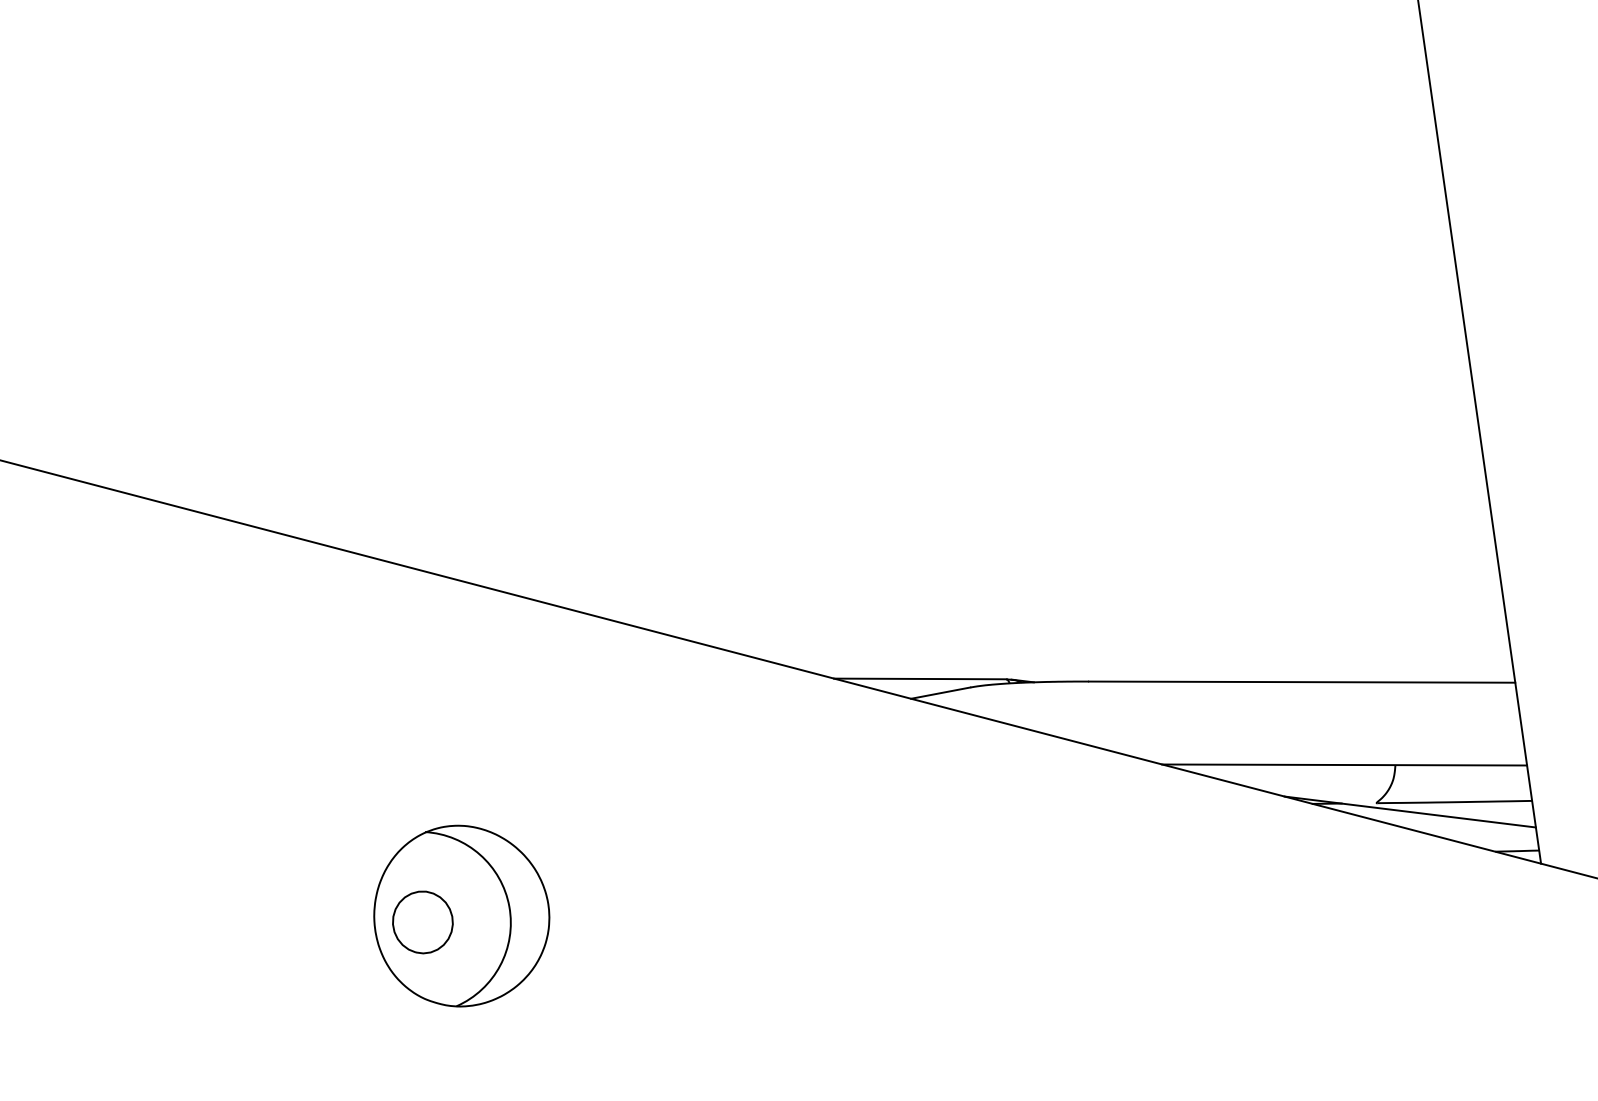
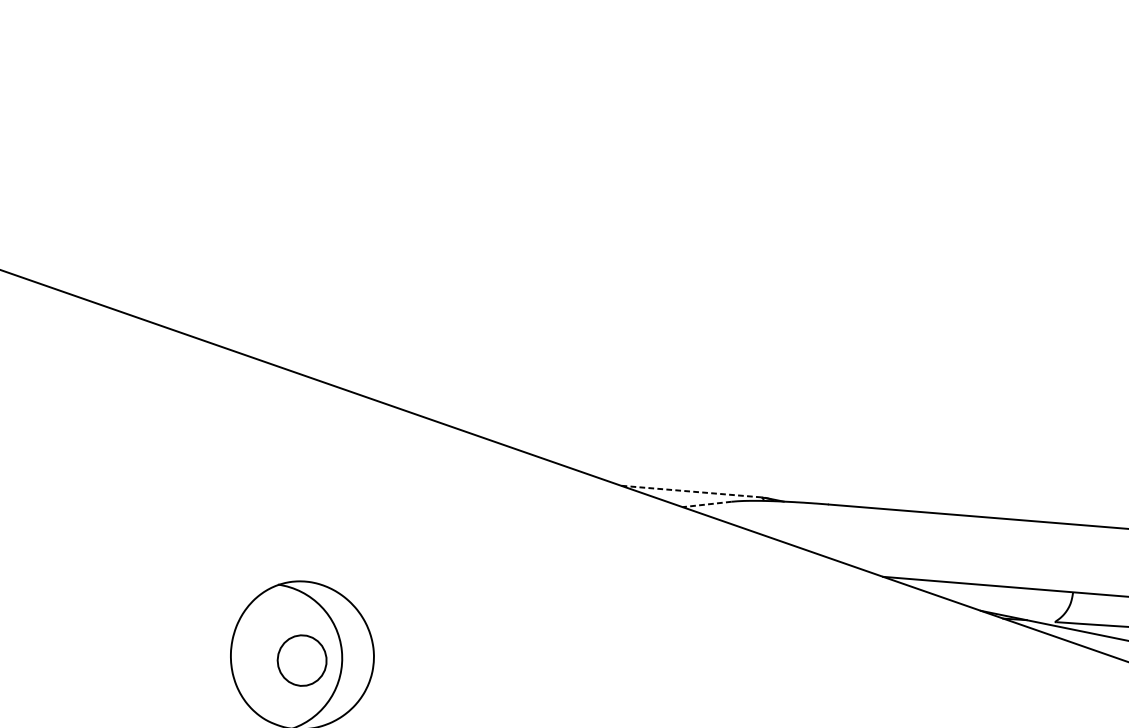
line: (919, 678) -> (690, 491), solid -> dashed
line: (940, 693) -> (706, 504), solid -> dashed
part: (422, 922) -> (301, 660), moved

